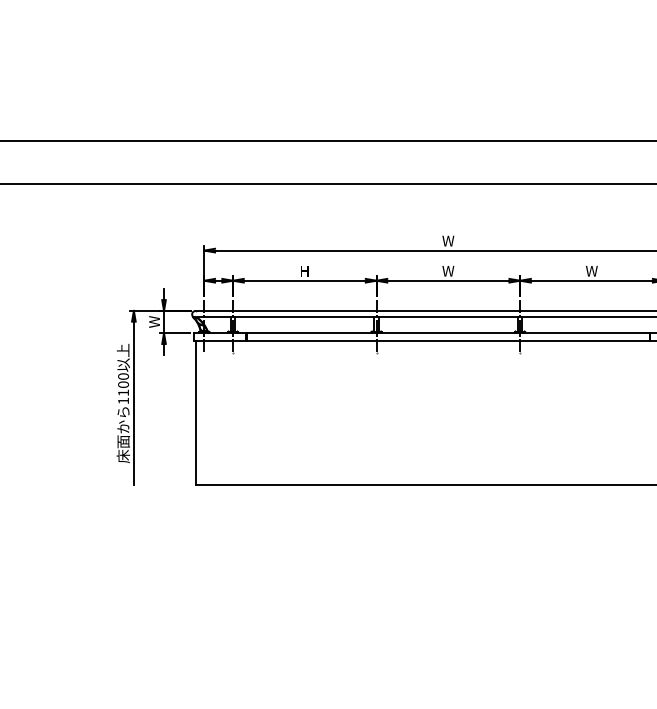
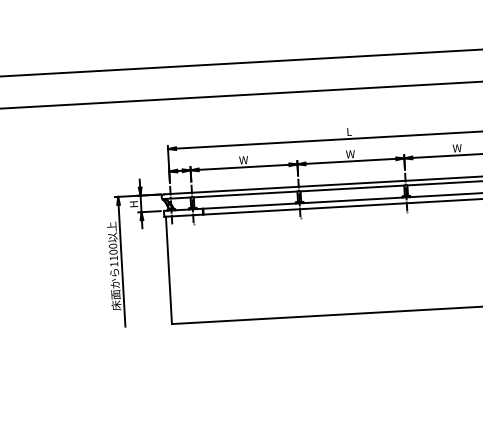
text: (448, 240) -> (349, 131), W -> L
text: (304, 270) -> (243, 159), H -> W
text: (154, 321) -> (133, 203), W -> H

